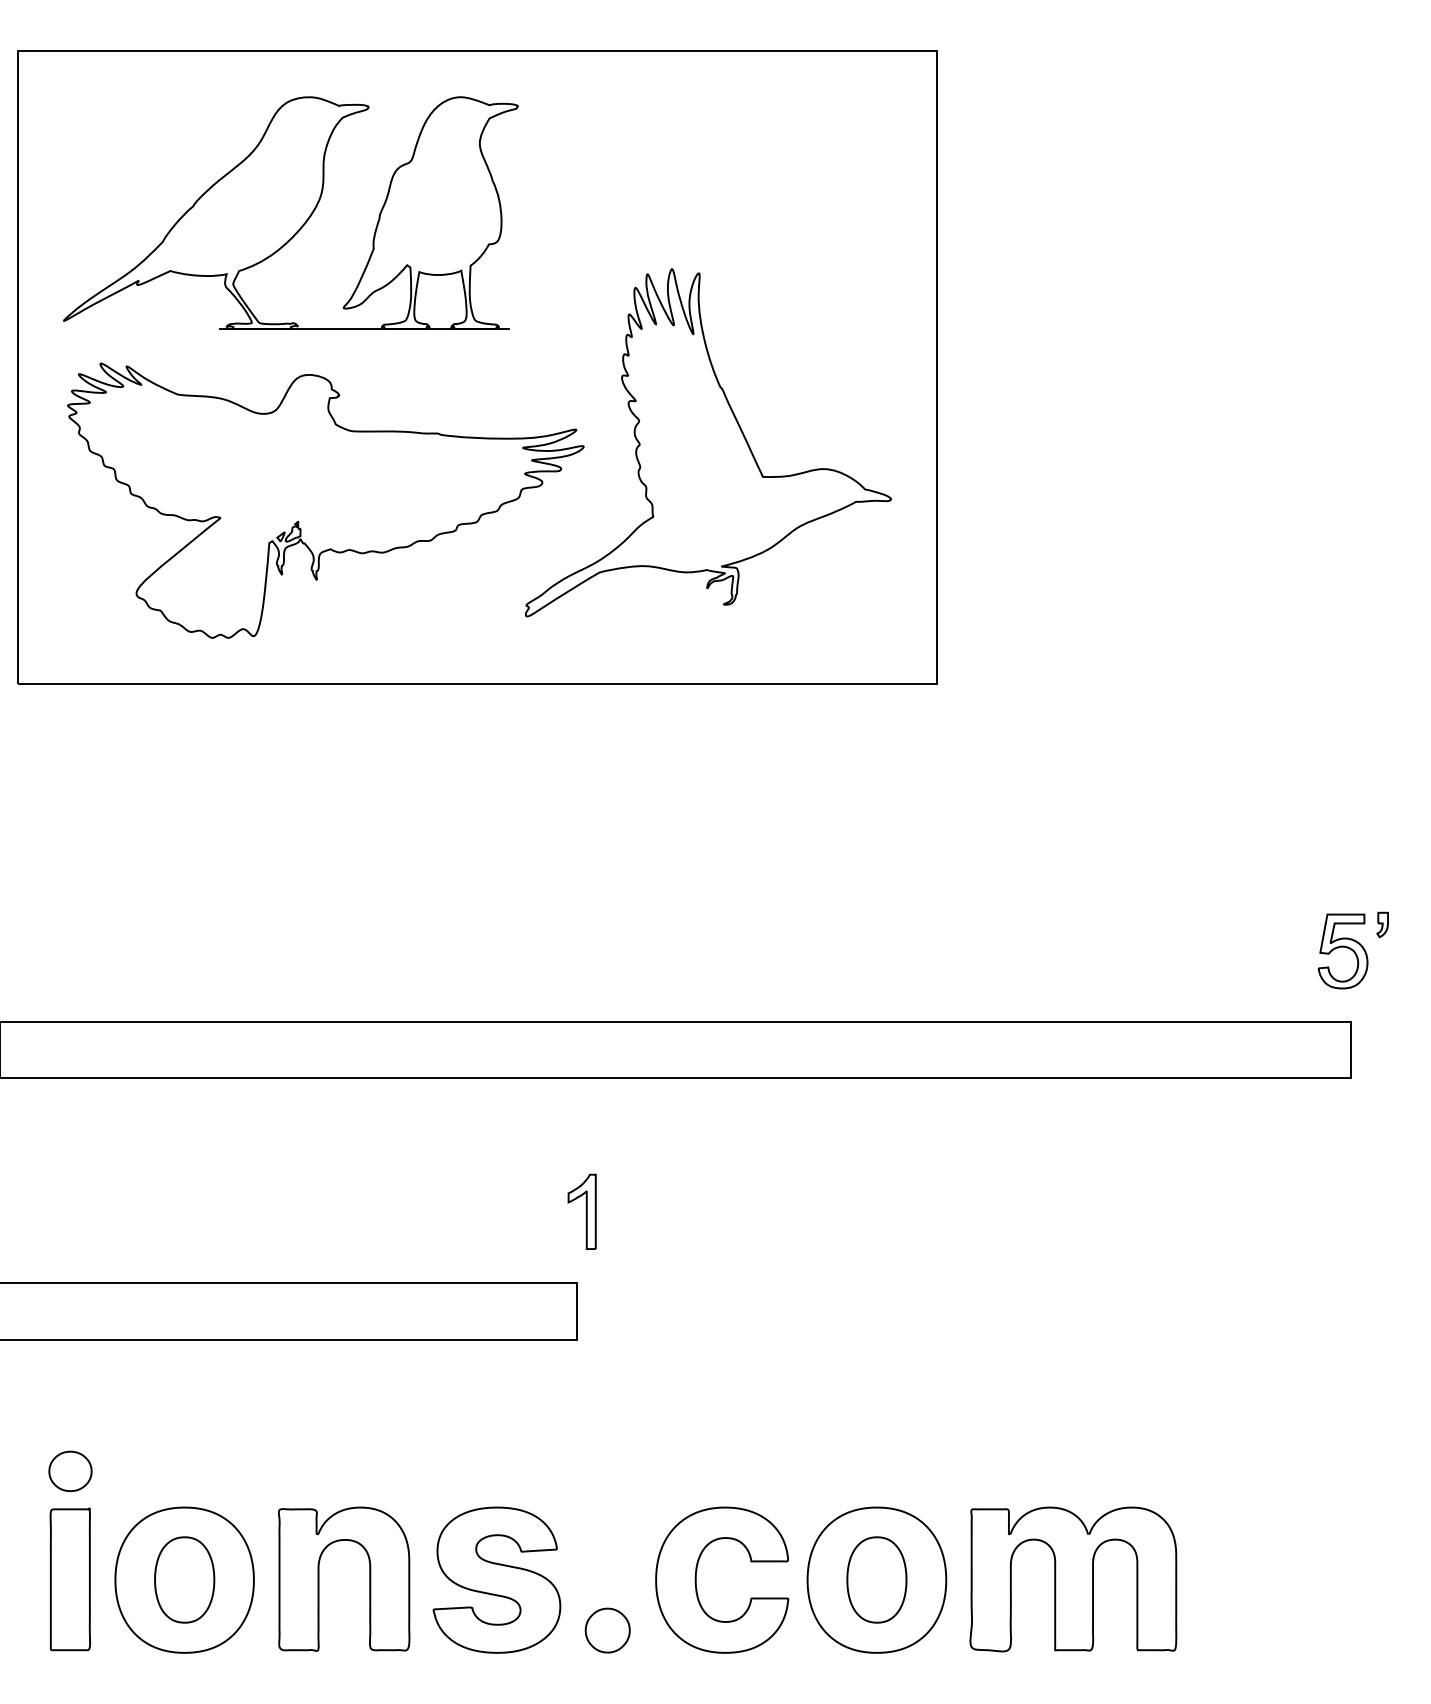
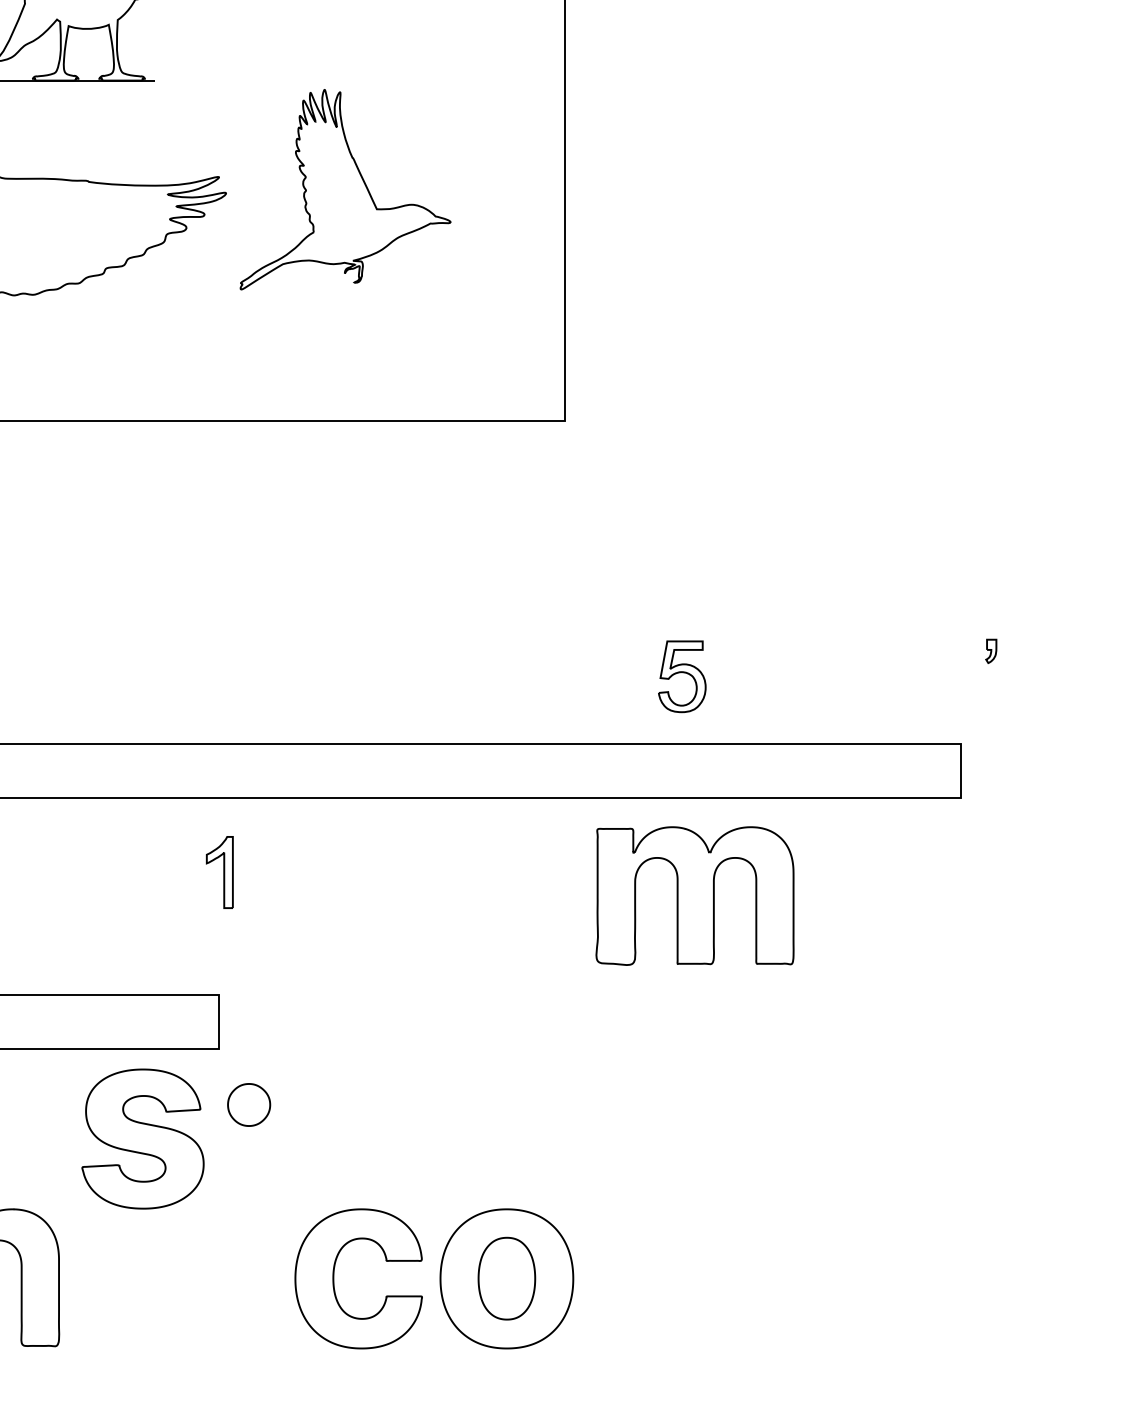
part: (708, 442) -> (345, 189), size x0.6
part: (1342, 951) -> (681, 676), moved
part: (581, 1211) -> (219, 872), moved
part: (496, 1579) -> (142, 1138), moved
part: (1073, 1579) -> (695, 896), moved
part: (607, 1630) -> (248, 1104), moved

